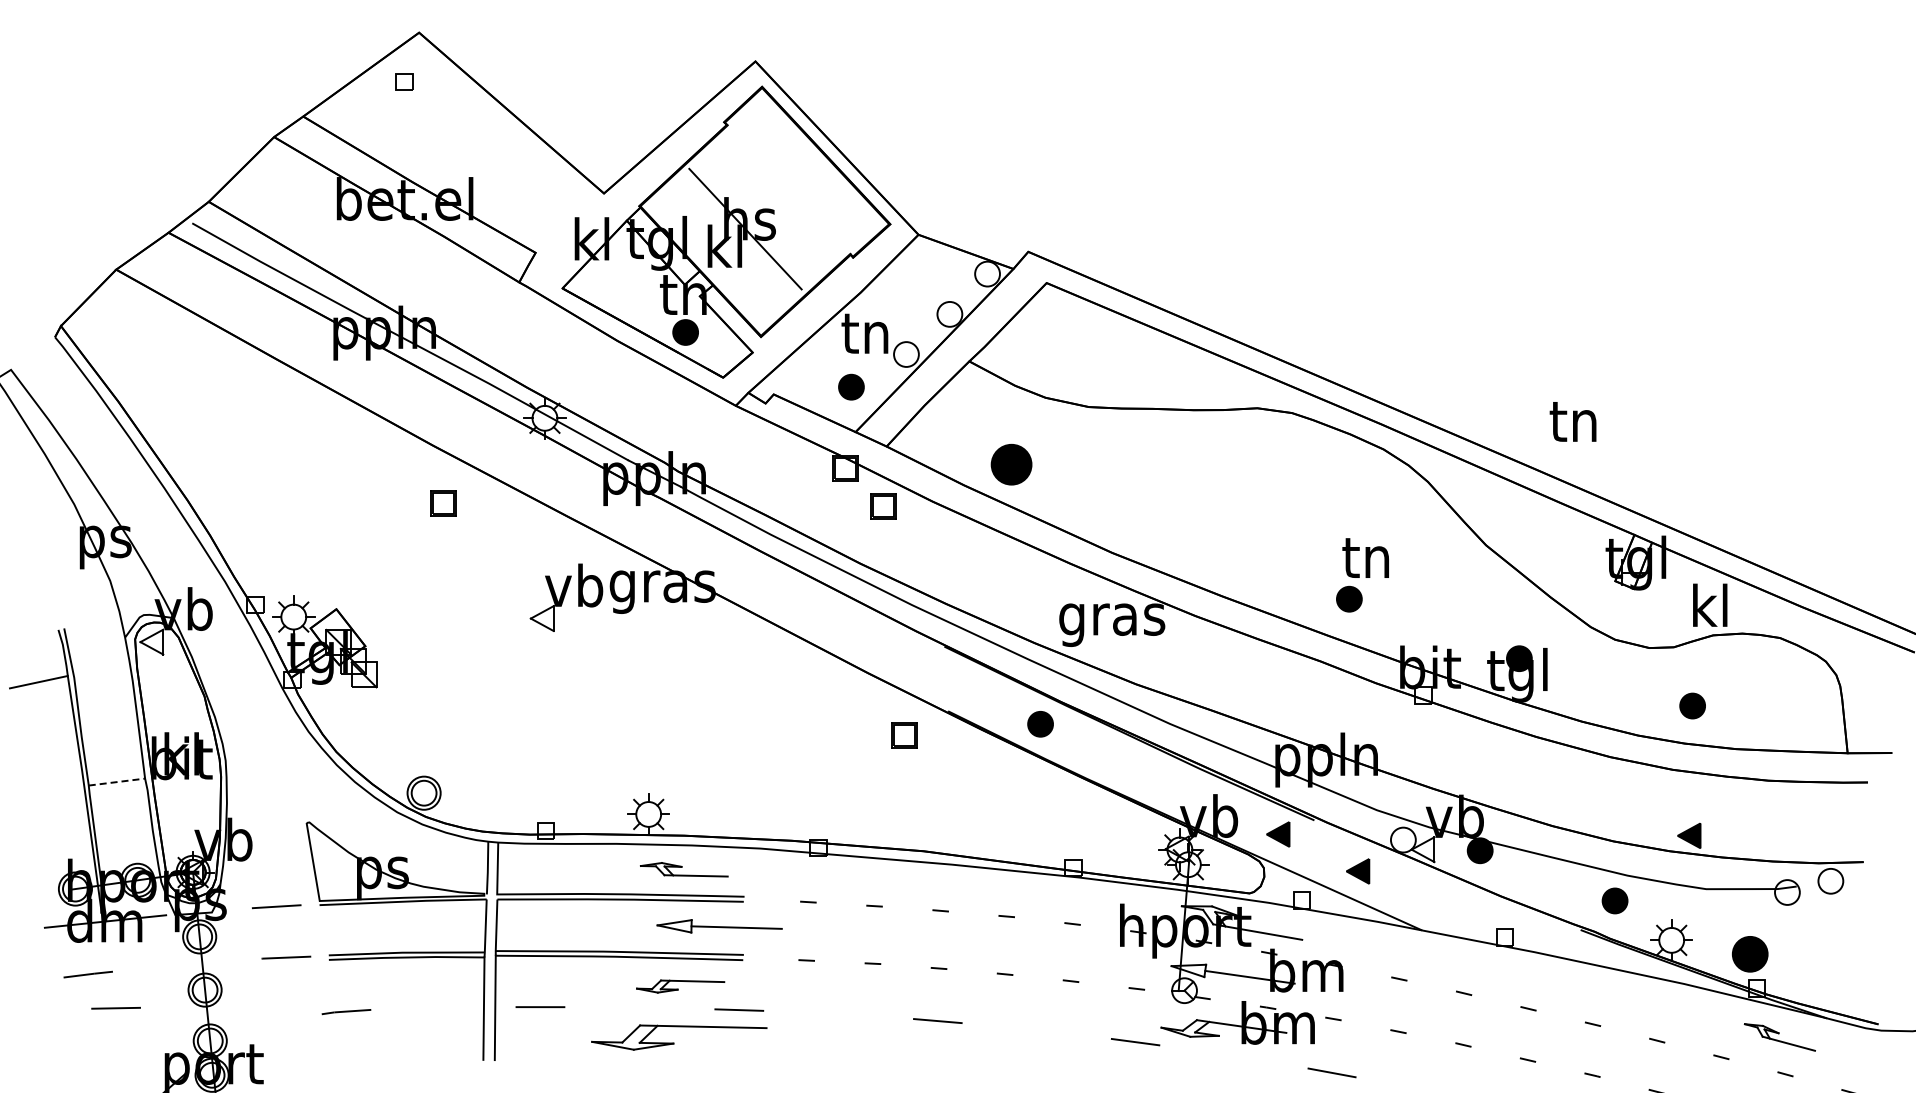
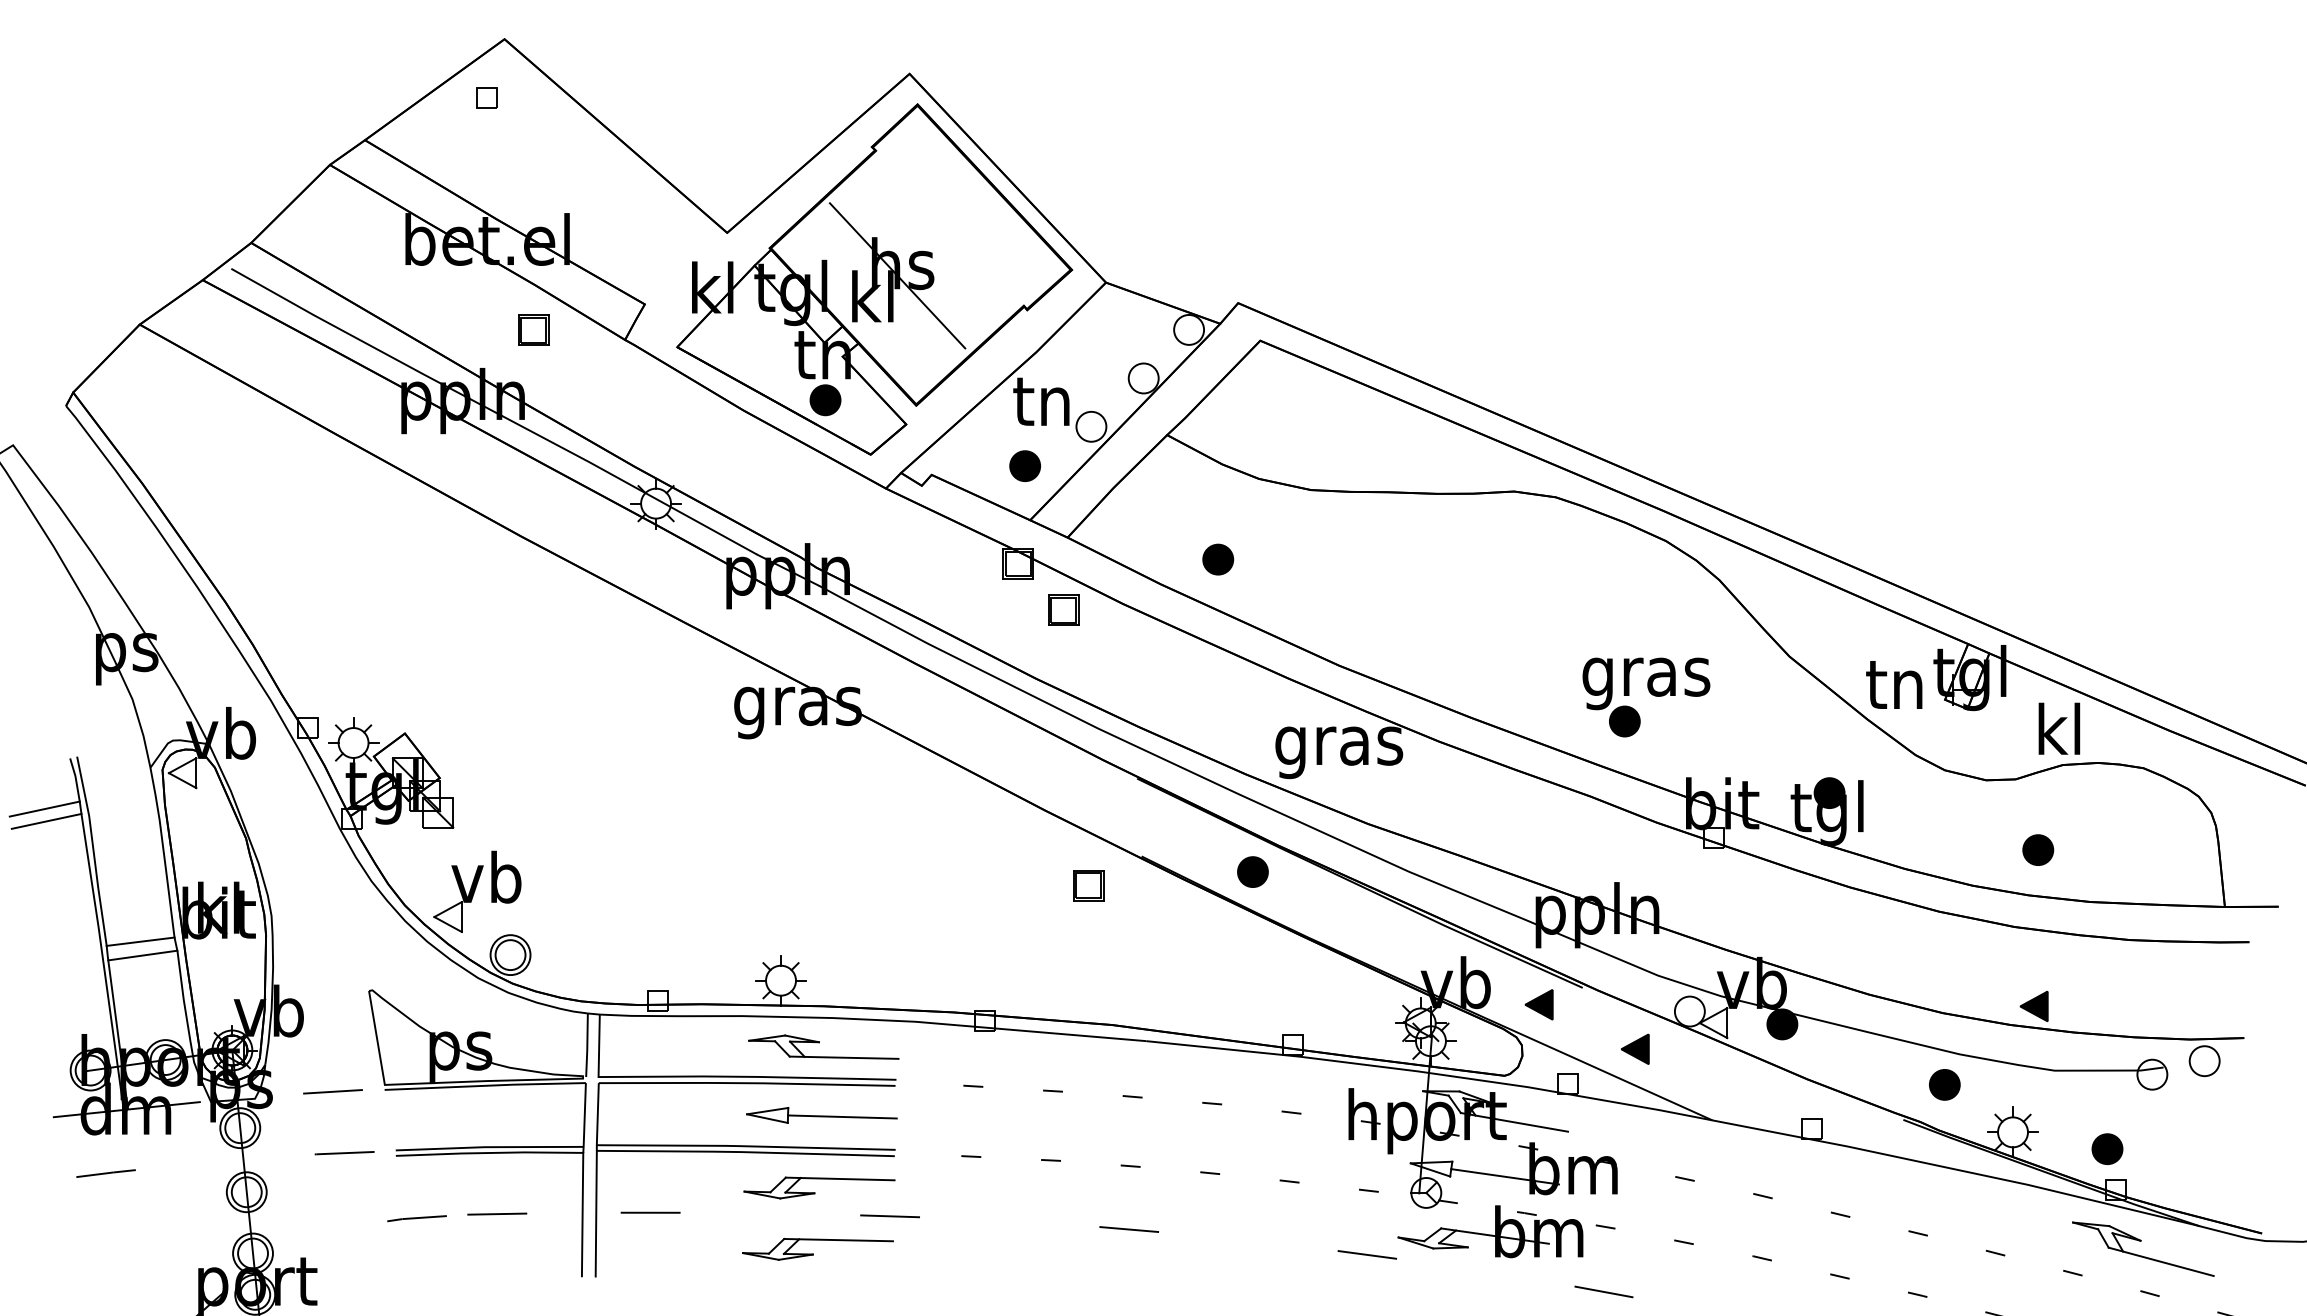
text: (1572, 421) -> (1893, 684), moved
part: (1011, 464) -> (1217, 559), size x0.62
part: (443, 503) -> (533, 330), moved
text: (1367, 563) -> (1646, 678), tn -> gras
part: (566, 597) -> (477, 891), moved
line: (37, 671) -> (44, 808), added
line: (117, 782) -> (141, 942), dashed -> solid
line: (118, 793) -> (142, 955), added
part: (684, 869) -> (824, 1046), size x1.43
part: (719, 926) -> (821, 1115), moved
part: (1749, 954) -> (2106, 1149), size x0.71
part: (680, 986) -> (819, 1187), size x1.43
line: (115, 1008) -> (496, 1214), moved
part: (679, 1037) -> (818, 1249), size x0.71
part: (1779, 1037) -> (2142, 1249), size x1.67

